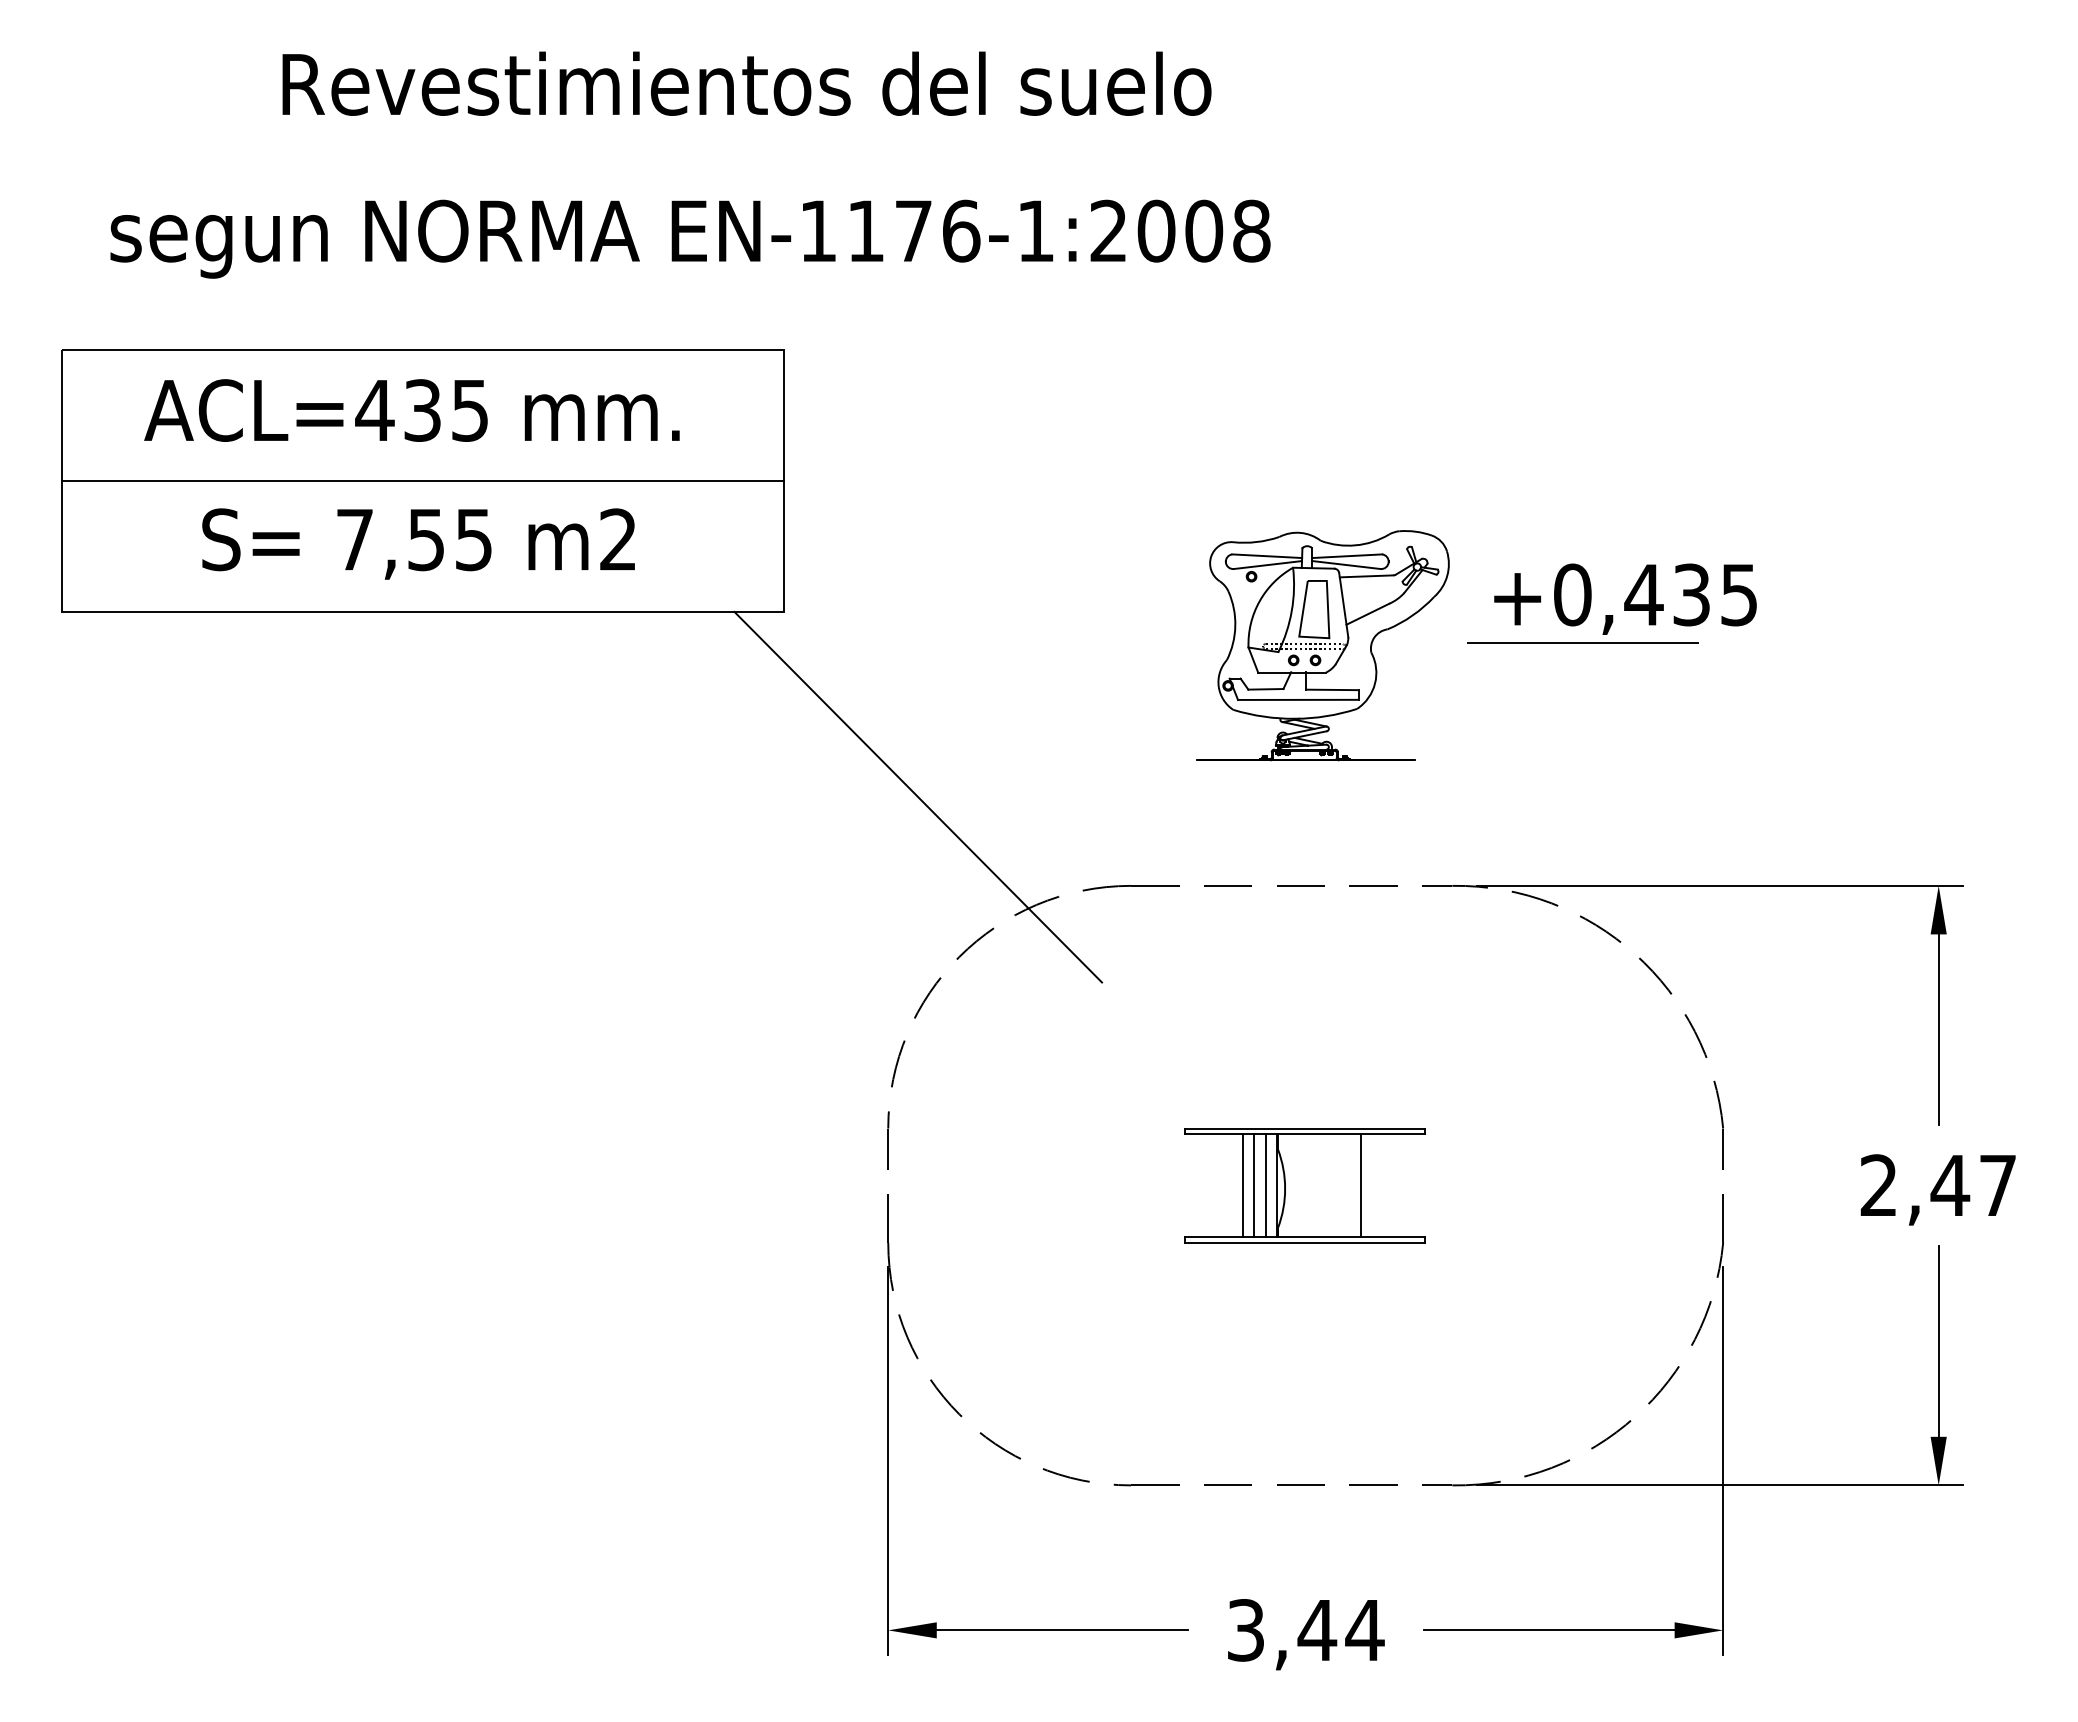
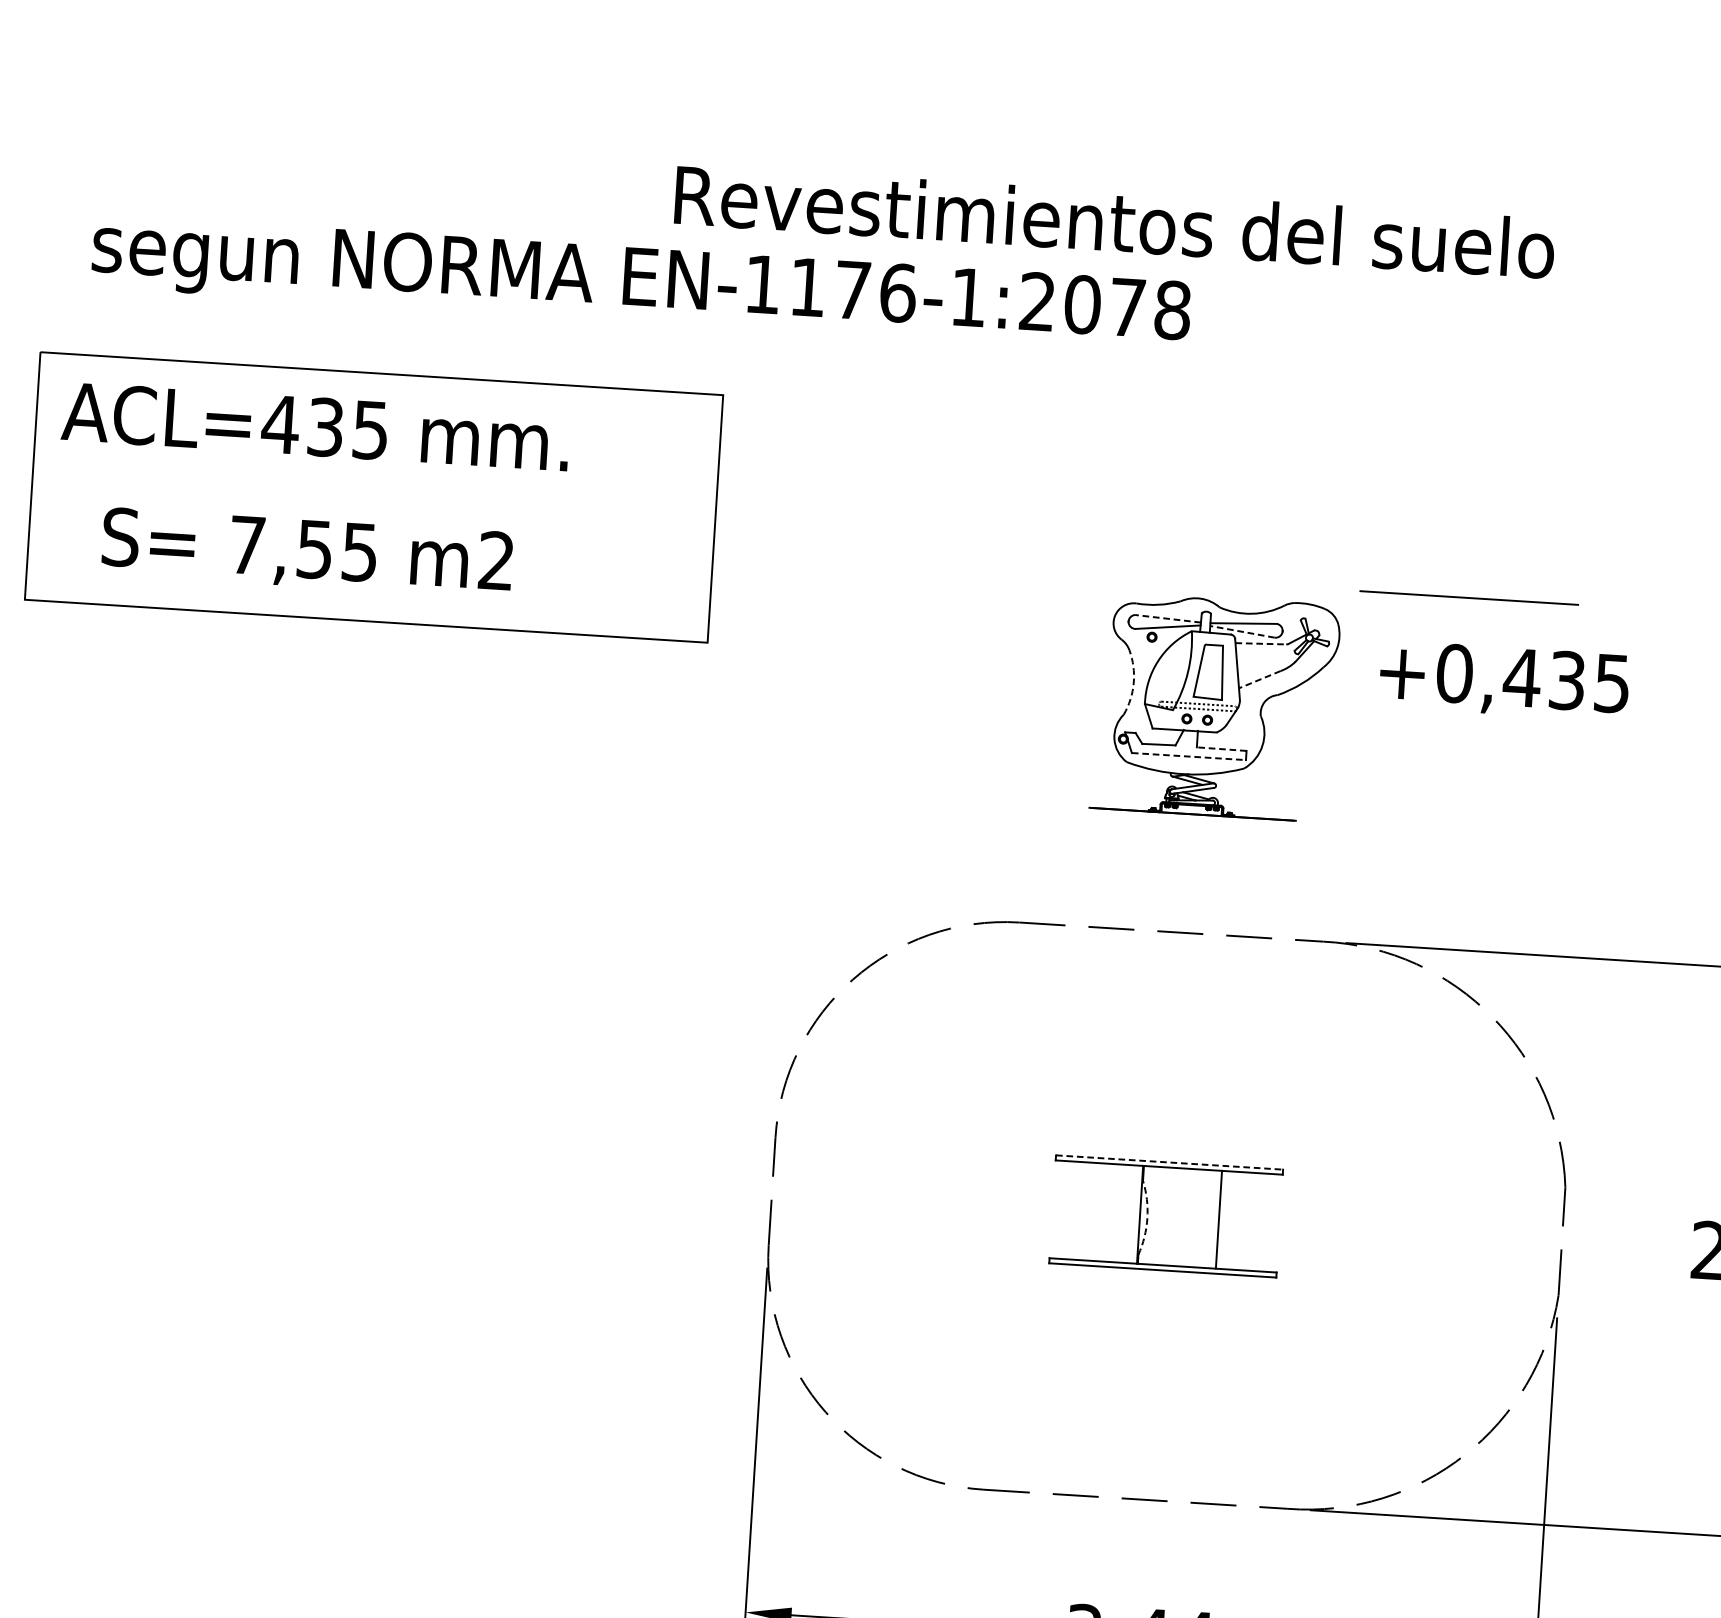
text: (746, 83) -> (1114, 221), moved
text: (1204, 230) -> (1128, 306), EN-1176-1:2008 -> EN-1176-1:2078
text: (411, 410) -> (315, 426), moved
line: (423, 481) -> (374, 497), removed
text: (418, 543) -> (307, 552), moved
line: (1267, 556) -> (1168, 619), solid -> dashed
line: (1346, 565) -> (1242, 632), solid -> dashed
line: (1366, 576) -> (1260, 643), solid -> dashed
line: (1367, 614) -> (1259, 679), solid -> dashed
arc: (1235, 626) -> (1133, 683), solid -> dashed
line: (1582, 642) -> (1468, 597), moved
line: (1331, 689) -> (1220, 748), solid -> dashed
line: (1298, 699) -> (1189, 756), solid -> dashed
line: (918, 796) -> (823, 825), removed
line: (1304, 1128) -> (1169, 1162), solid -> dashed
line: (1242, 1185) -> (1107, 1212), removed
line: (1253, 1185) -> (1117, 1213), removed
line: (1266, 1185) -> (1129, 1214), removed
arc: (1285, 1188) -> (1147, 1218), solid -> dashed

